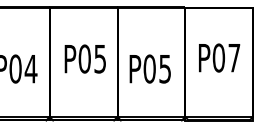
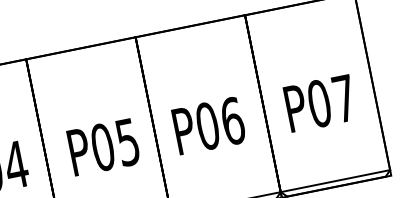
text: (219, 57) -> (320, 102), moved
text: (84, 58) -> (102, 146), moved
text: (165, 68) -> (233, 120), P05 -> P06

